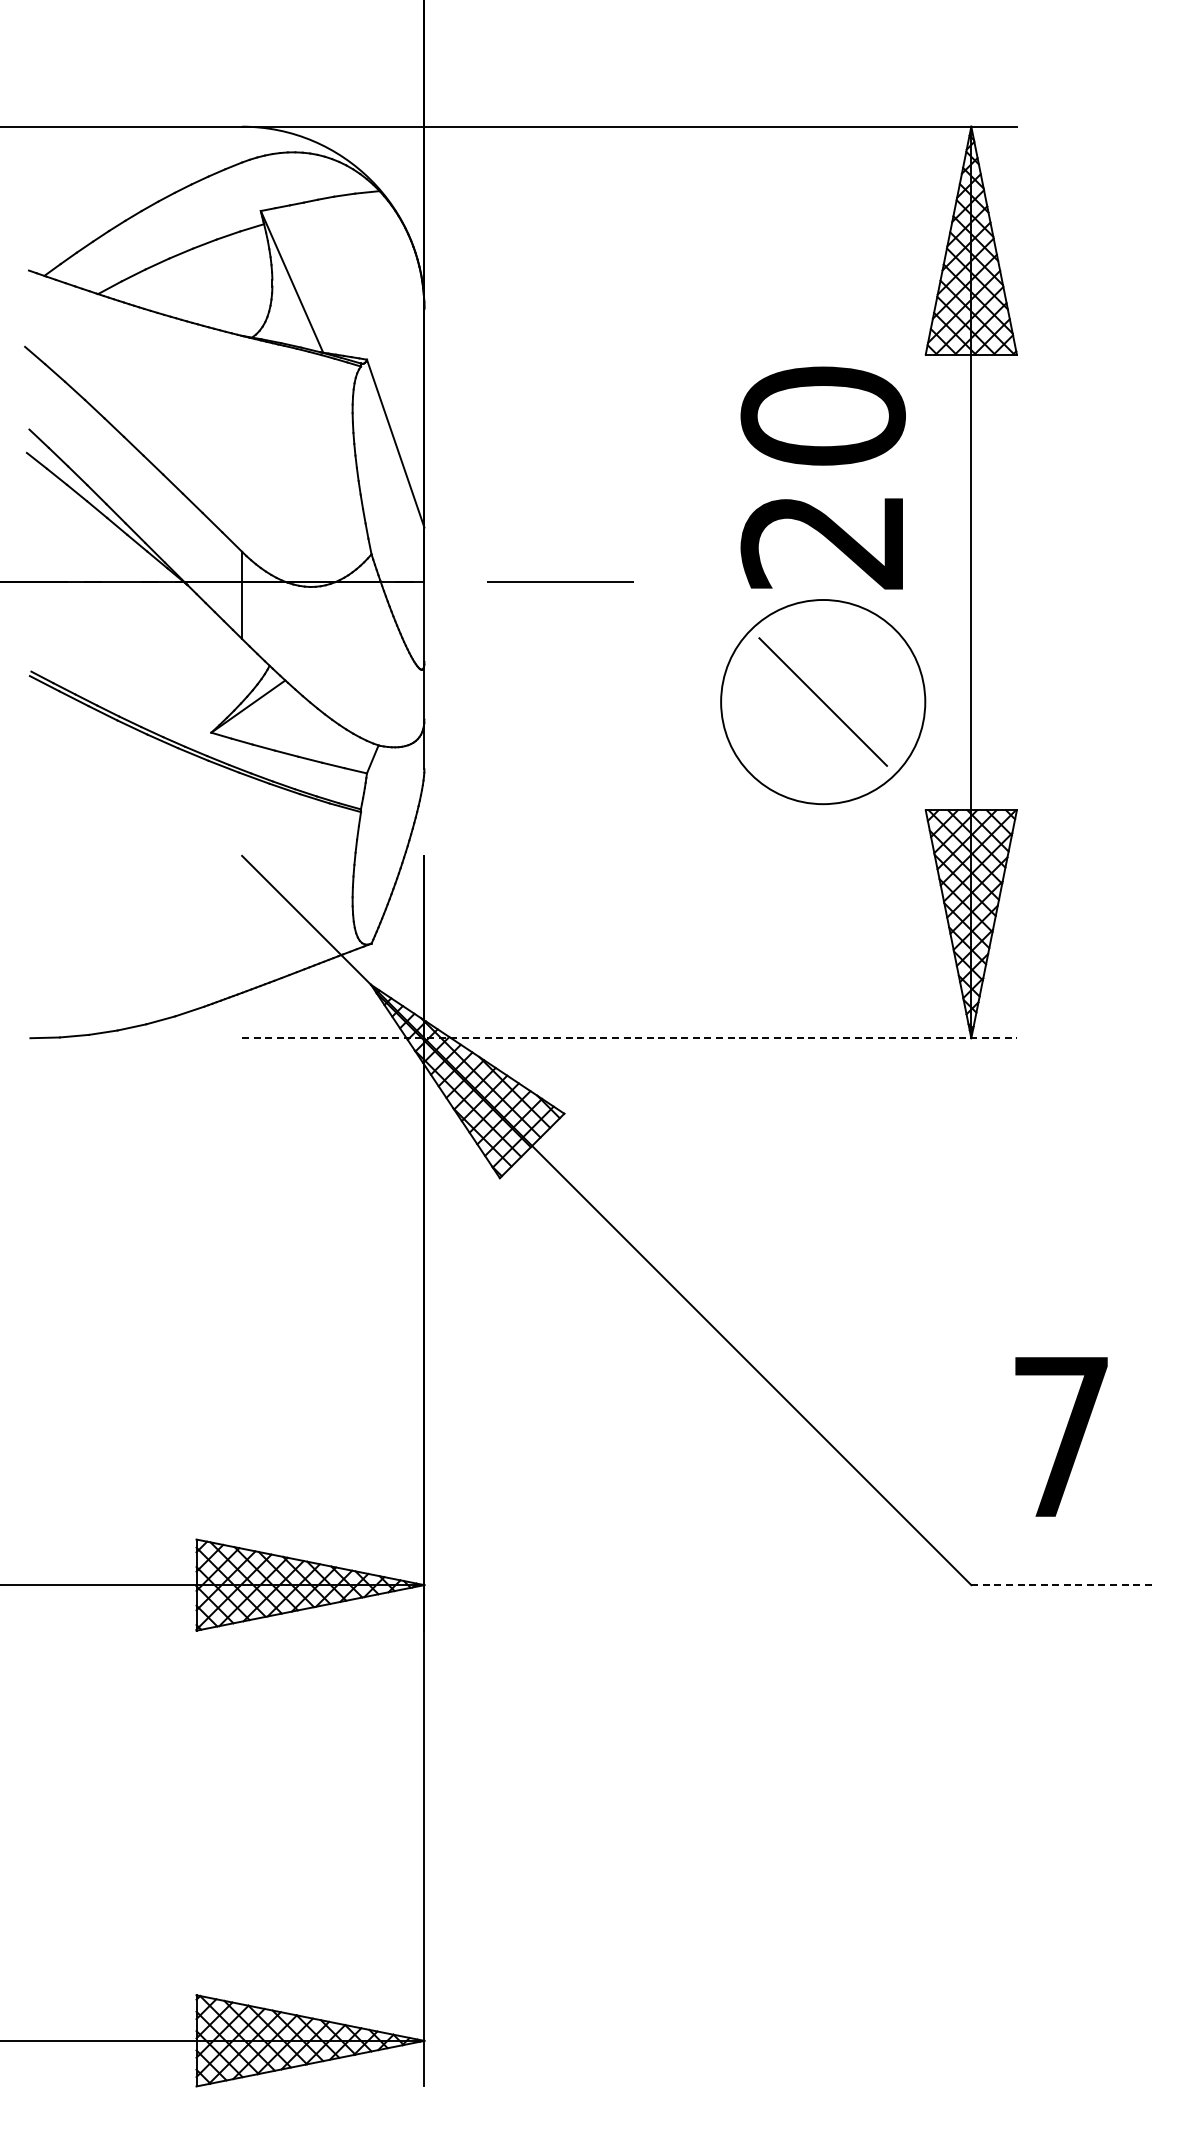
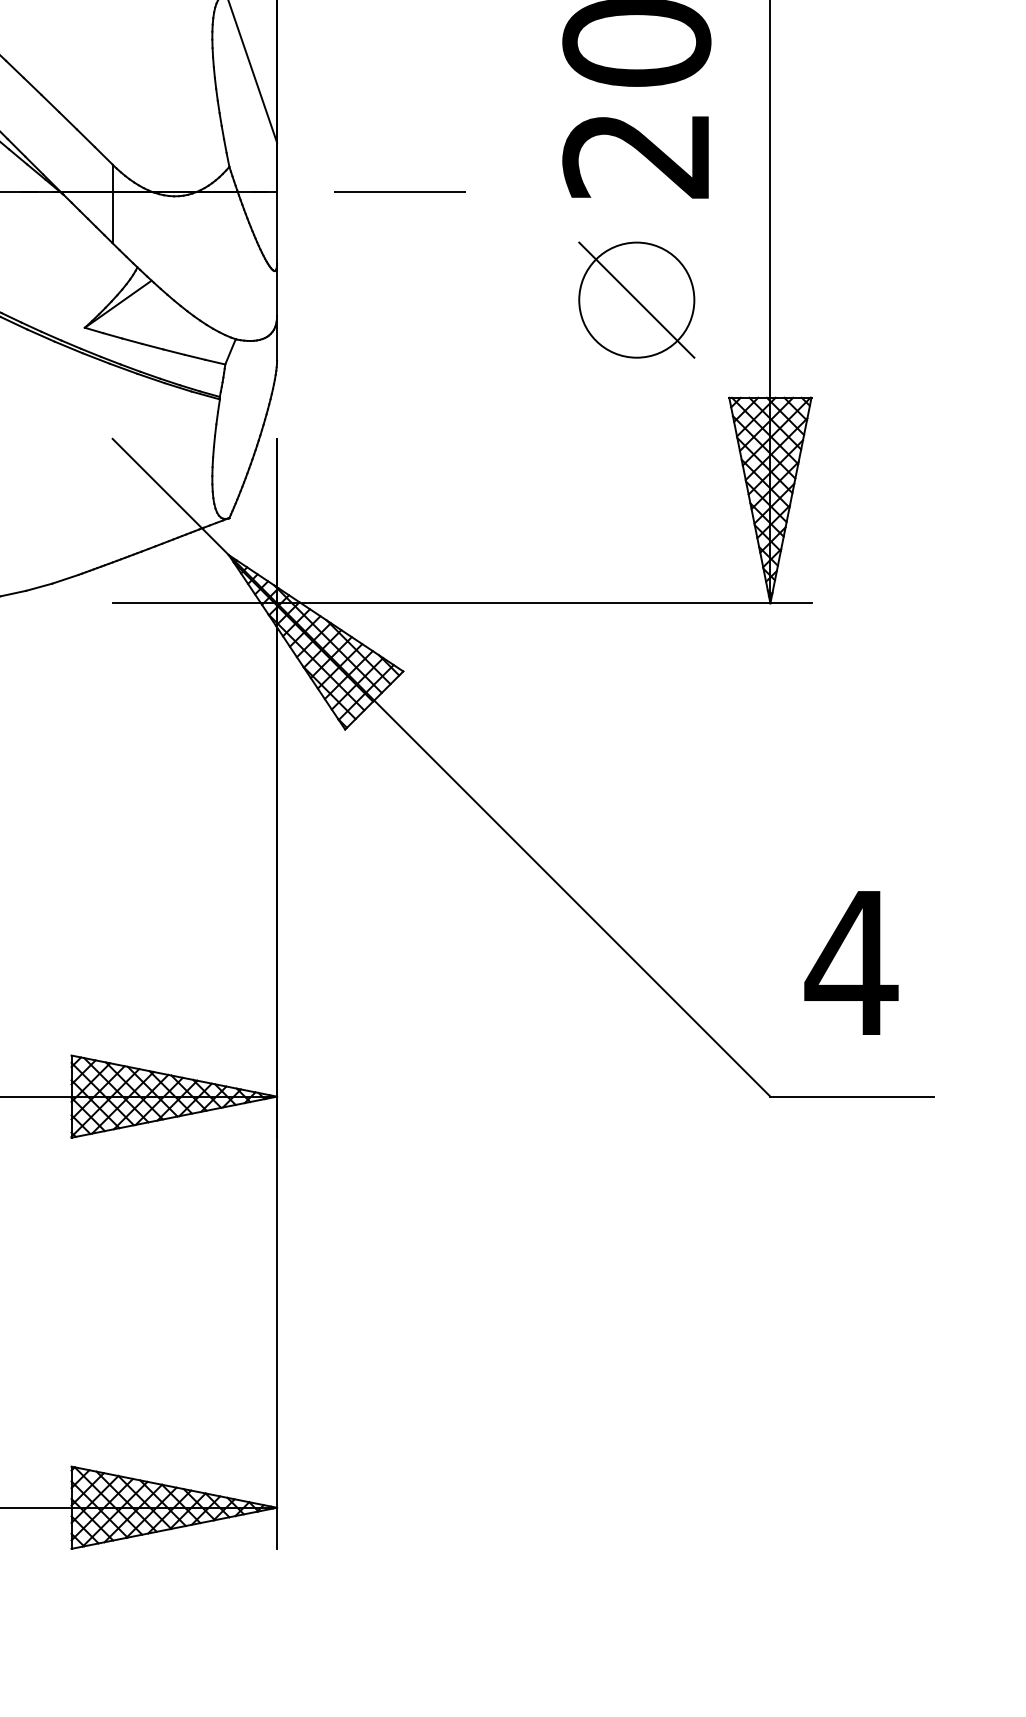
circle: (823, 701) -> (637, 299), size x0.62
line: (630, 1038) -> (462, 603), dashed -> solid
text: (1061, 1436) -> (851, 962), 7 -> 4
line: (1061, 1585) -> (851, 1096), dashed -> solid

